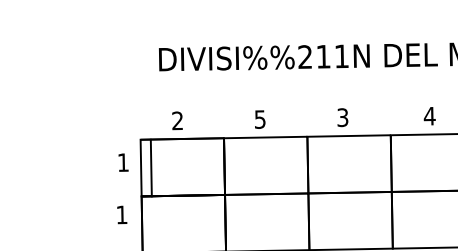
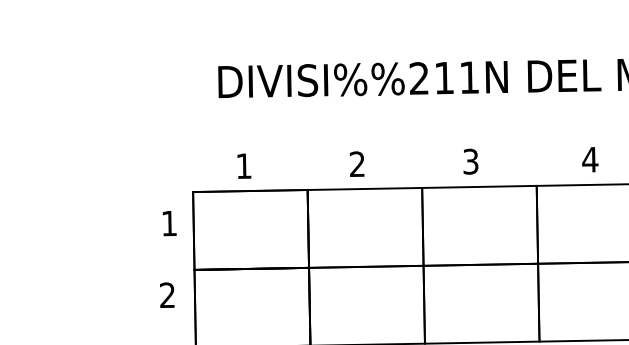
text: (259, 119) -> (356, 164), 5 -> 2
text: (177, 120) -> (243, 165), 2 -> 1
line: (151, 167) -> (193, 230), moved
text: (121, 214) -> (167, 294), 1 -> 2

